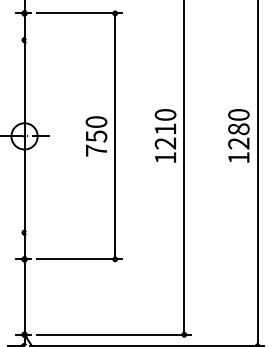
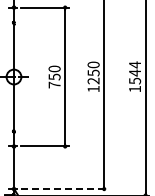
text: (165, 128) -> (93, 72), 1210 -> 1250
text: (239, 128) -> (135, 72), 1280 -> 1544
line: (115, 335) -> (65, 189), solid -> dashed

